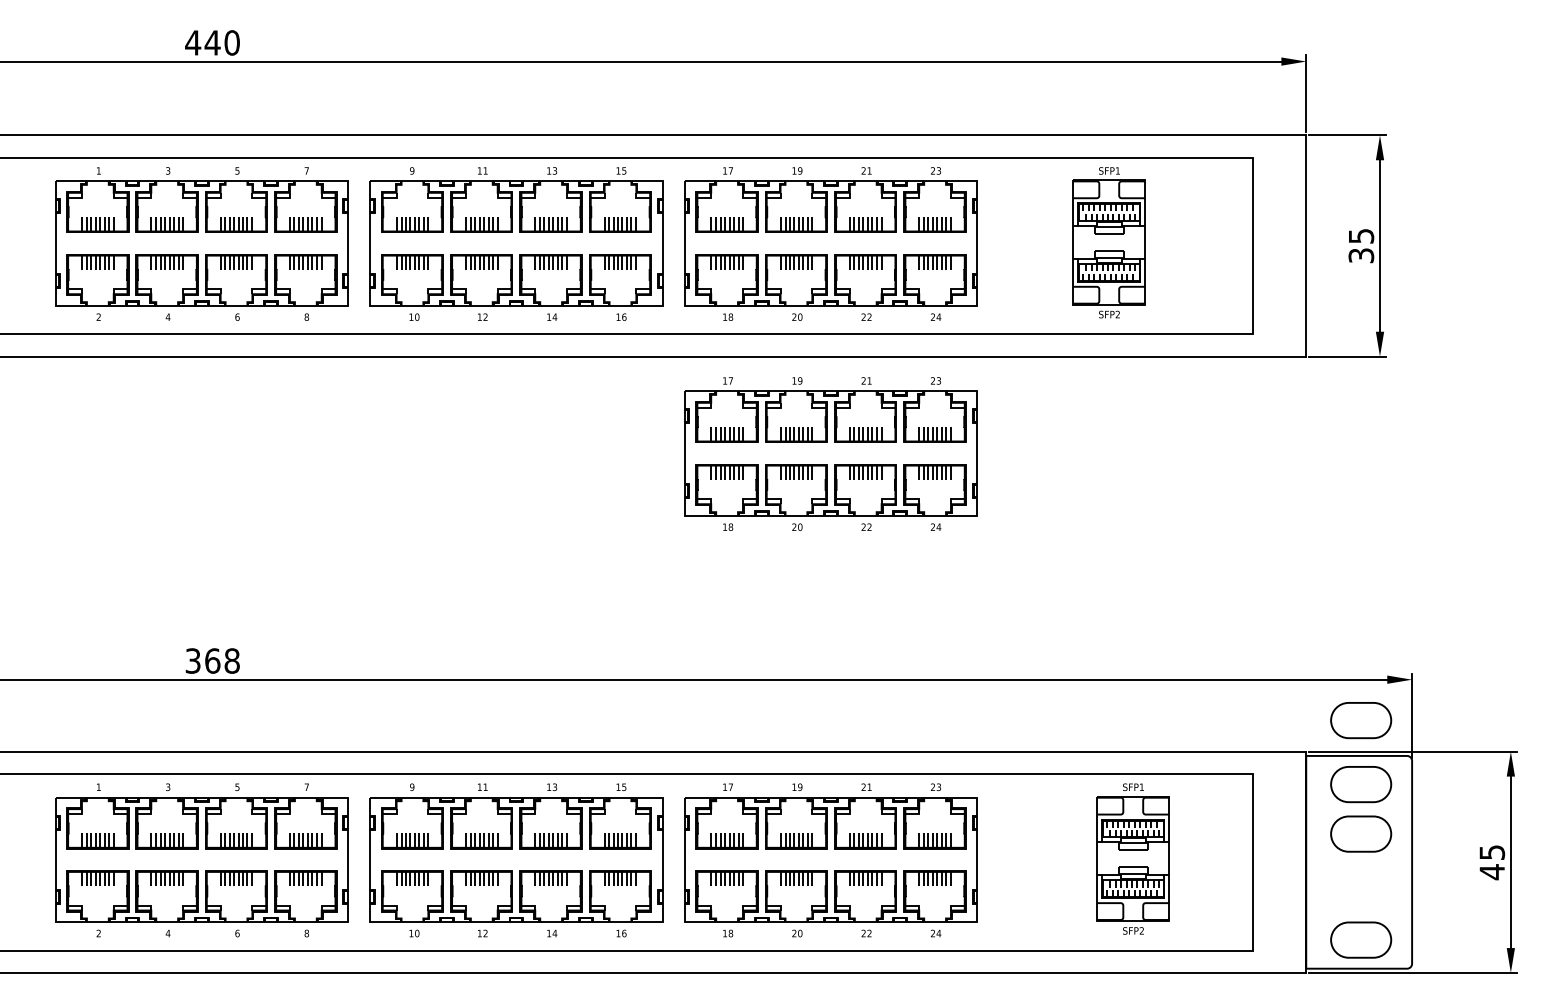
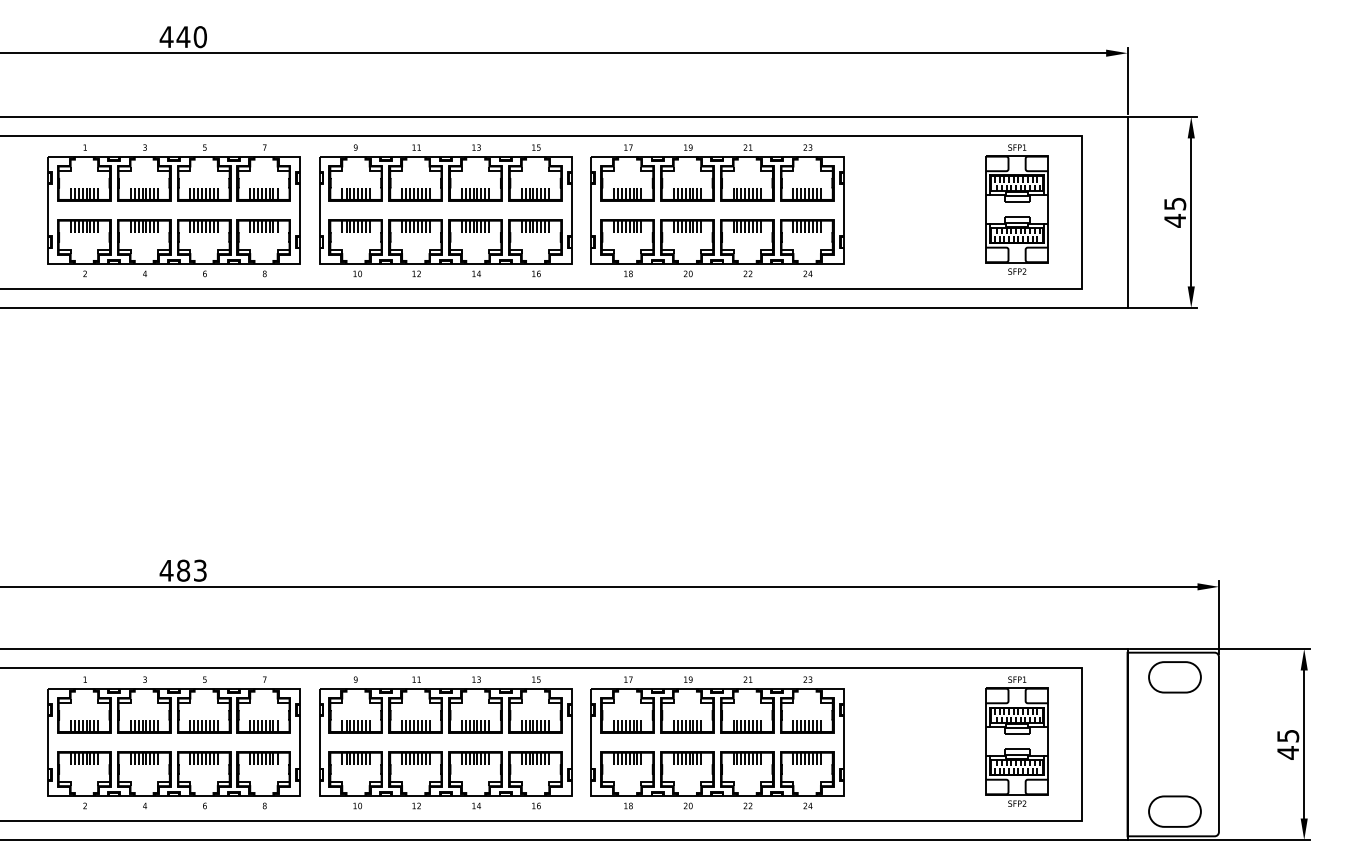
part: (1108, 242) -> (1016, 209), moved
text: (1361, 255) -> (1175, 220), 35 -> 45
part: (830, 453) -> (716, 391), removed
text: (212, 660) -> (183, 570), 368 -> 483
part: (1361, 720) -> (1175, 622), removed
part: (1361, 833) -> (1175, 719), removed
part: (1132, 858) -> (1016, 741), moved

